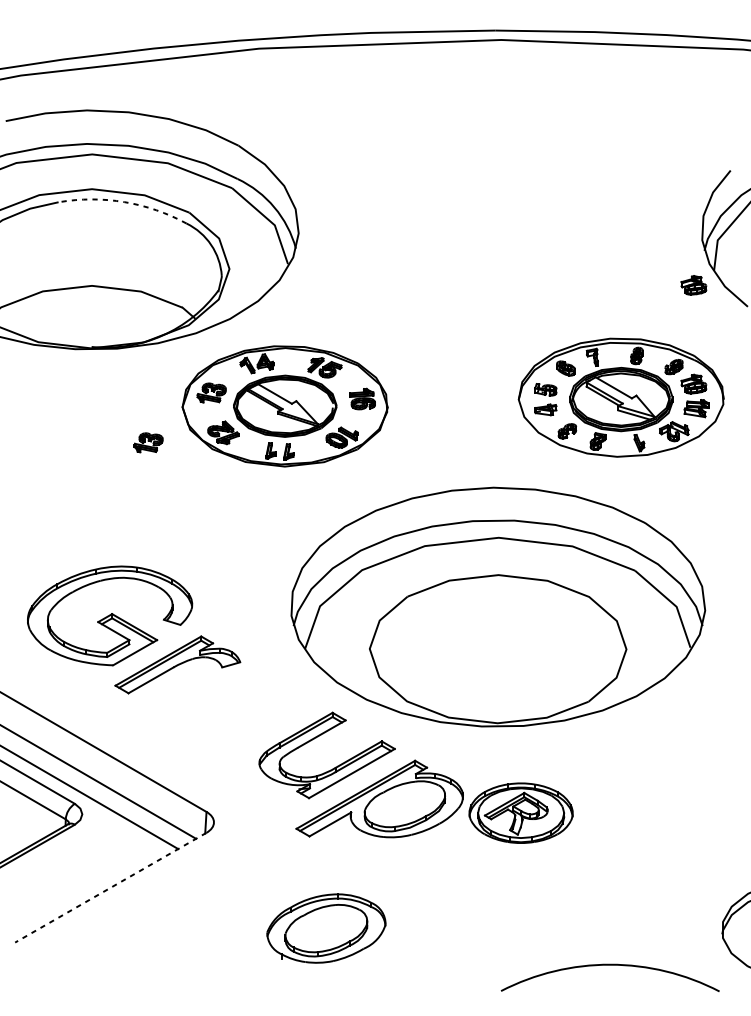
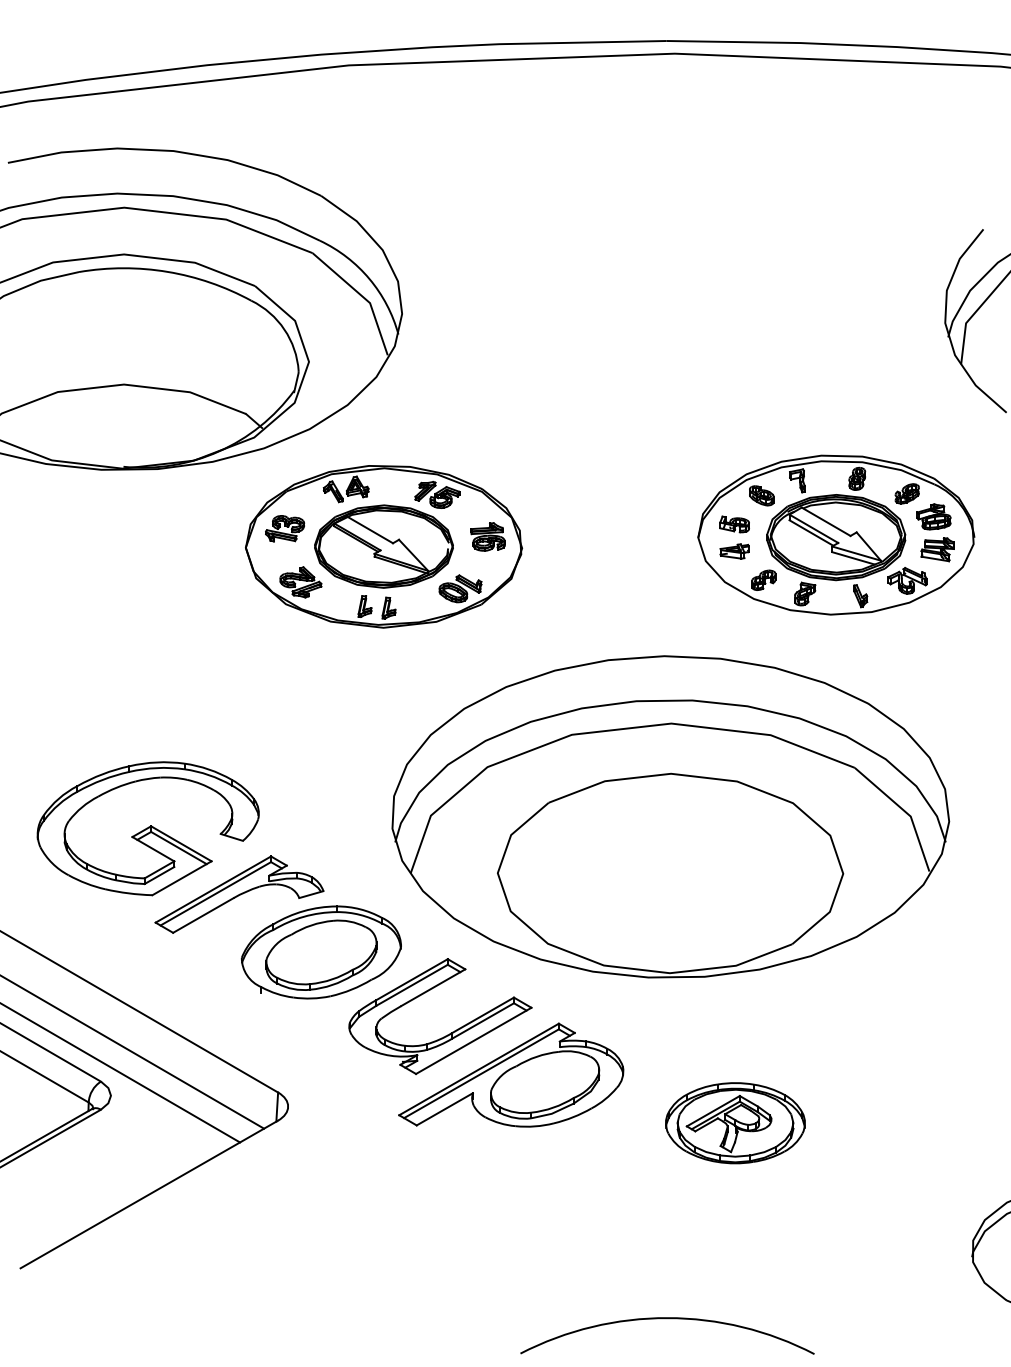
arc: (124, 201) -> (167, 271), dashed -> solid
part: (693, 285) -> (933, 383), removed
part: (148, 442) -> (200, 595), removed
part: (521, 813) -> (735, 1123), moved
line: (110, 887) -> (148, 1194), dashed -> solid
part: (325, 928) -> (320, 952), moved
arc: (610, 965) -> (667, 1319), moved

